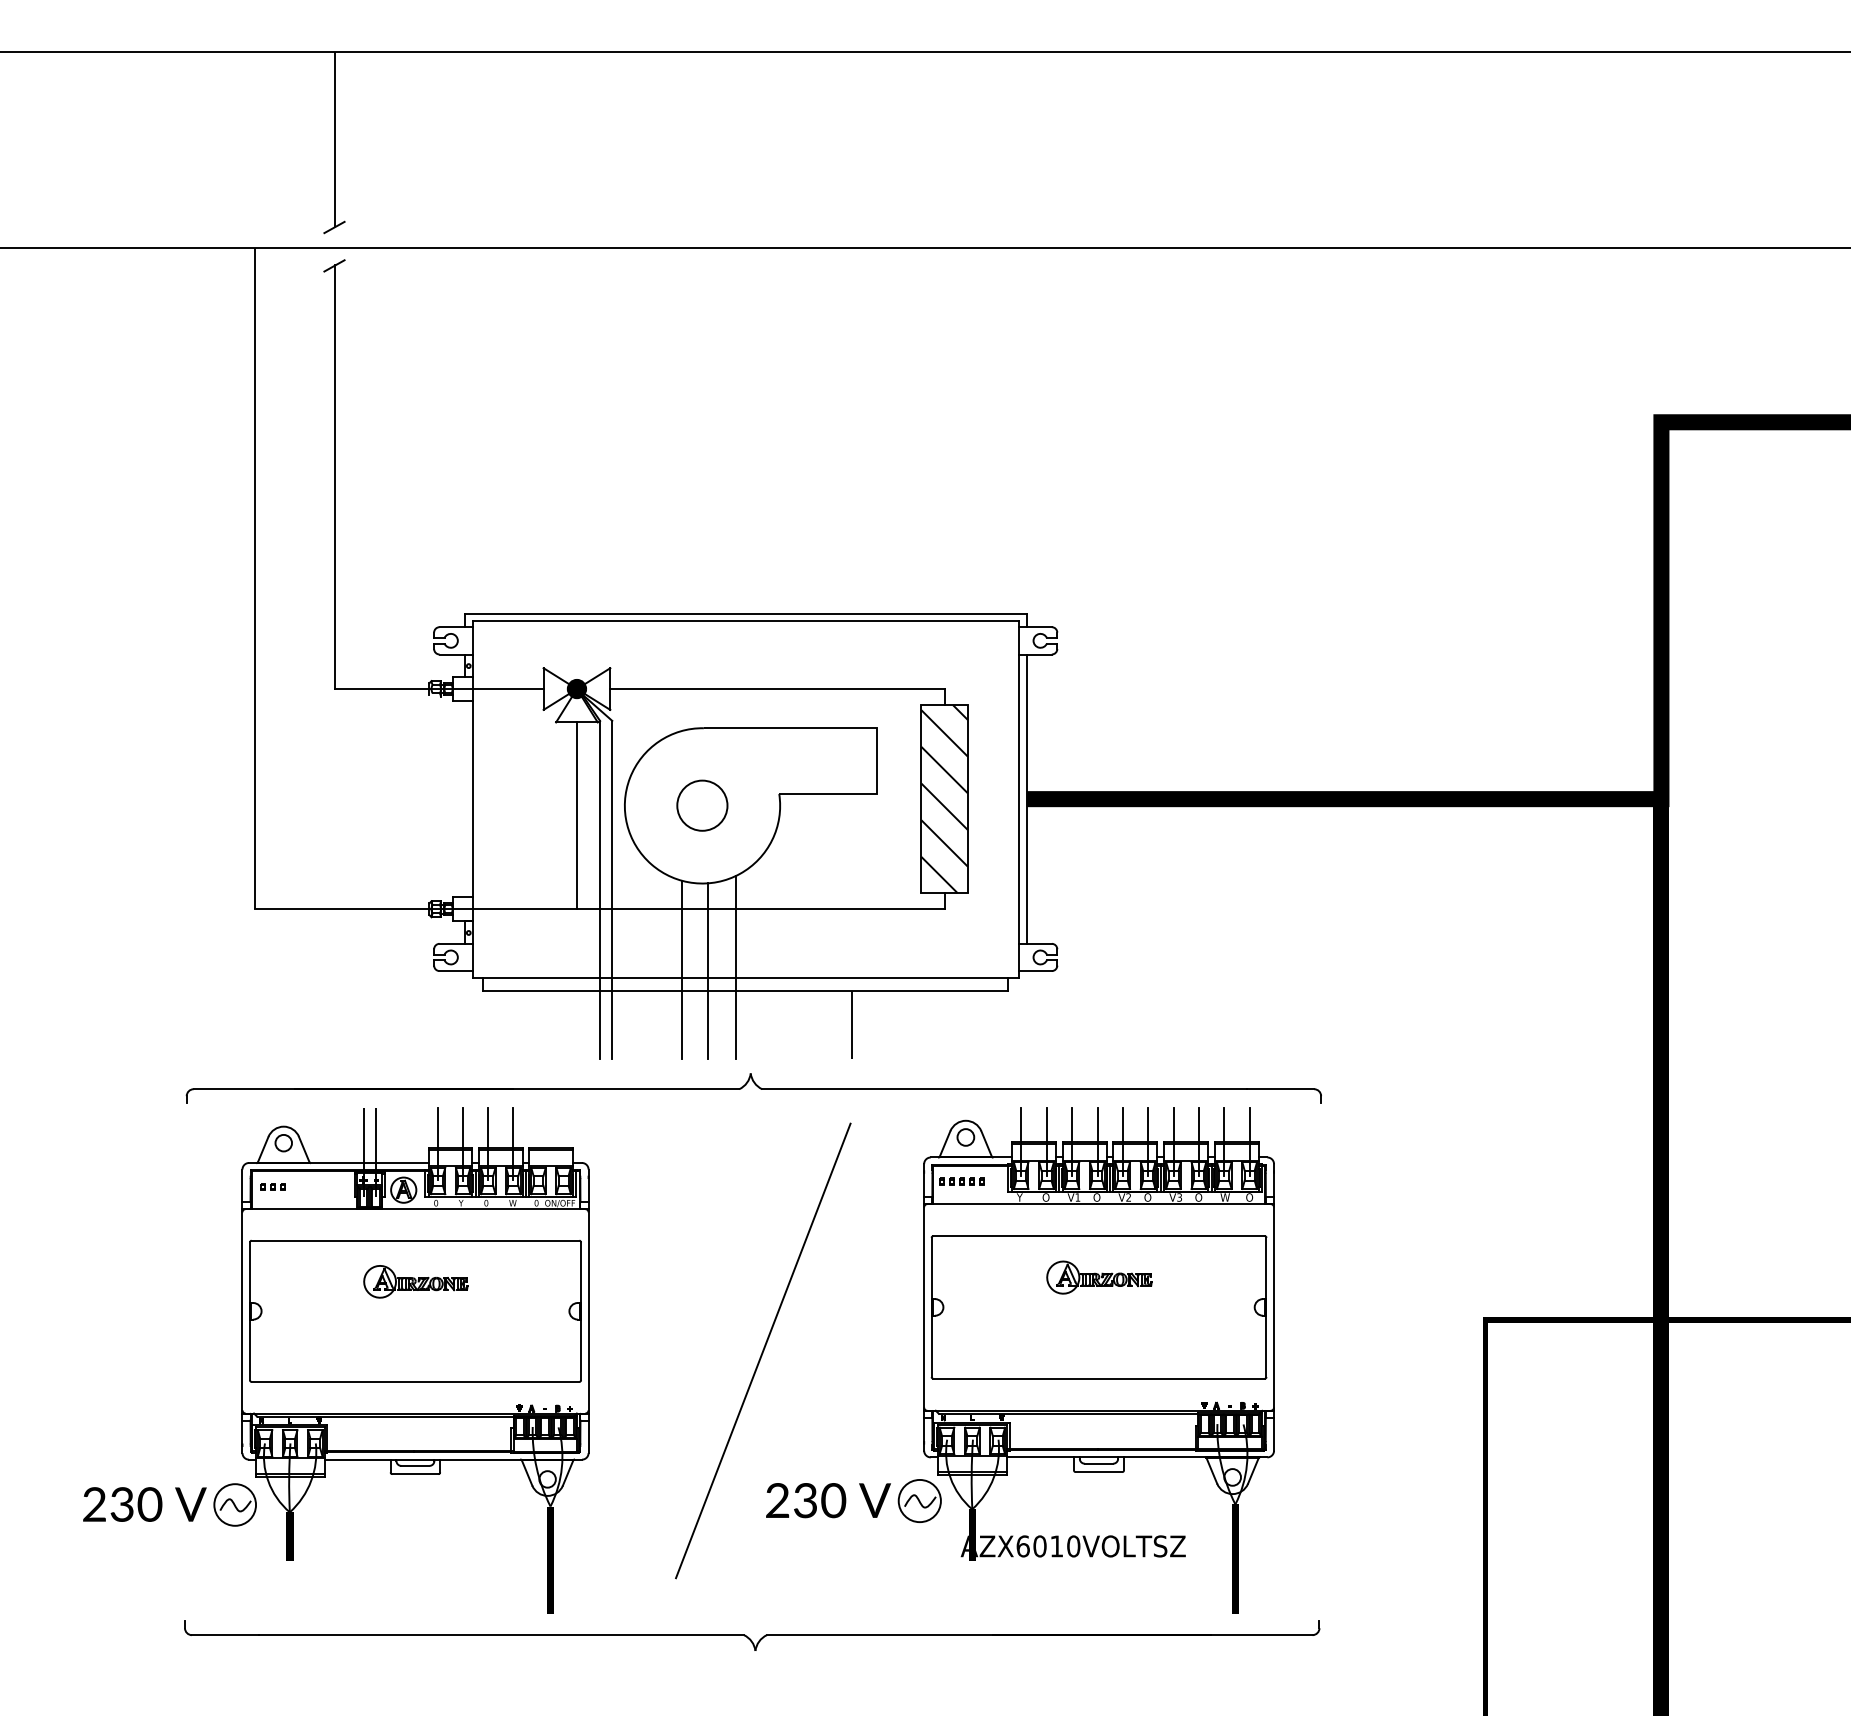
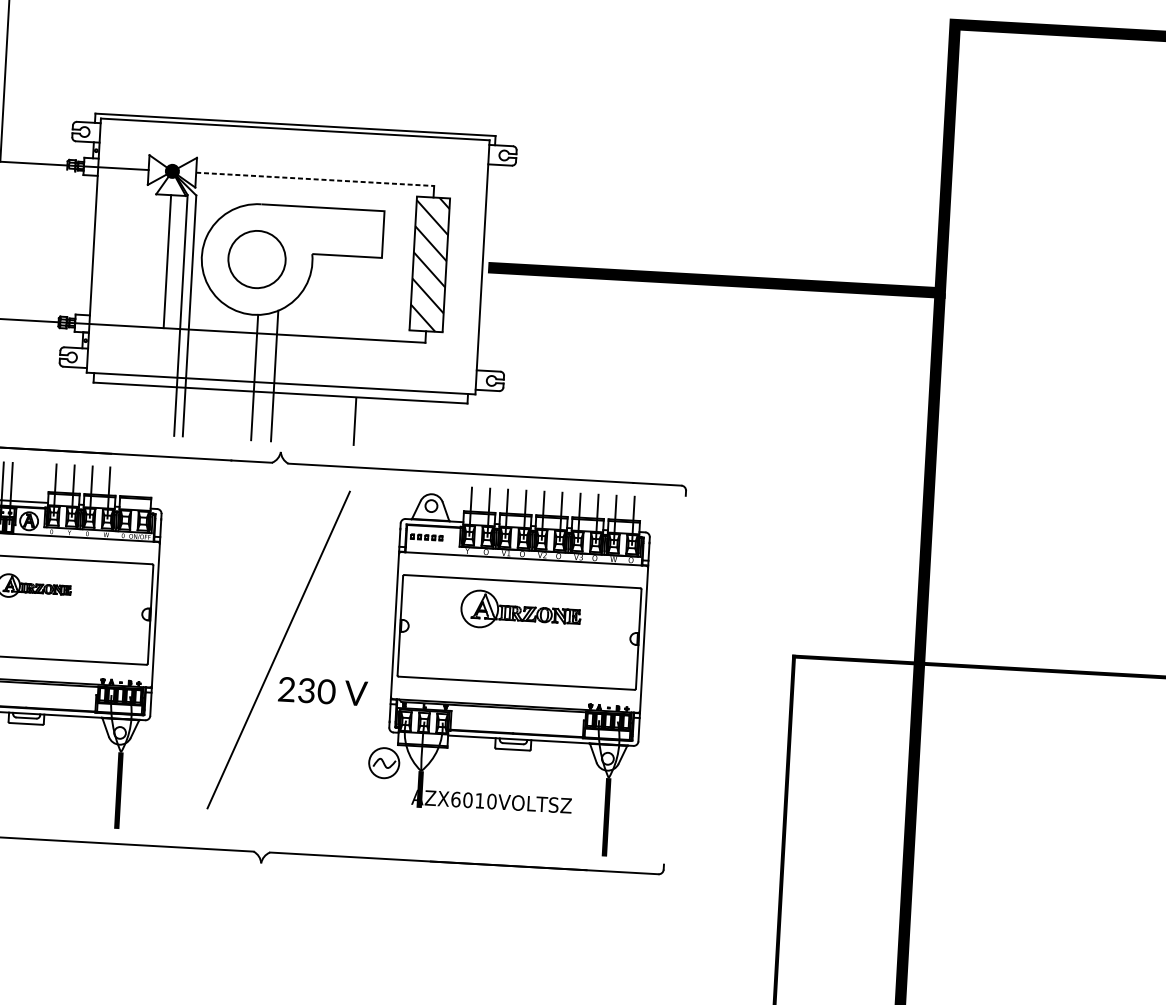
line: (777, 689) -> (315, 179), solid -> dashed
line: (1026, 798) -> (488, 267), removed
circle: (702, 805) -> (257, 259), size x1.6
line: (682, 969) -> (236, 375), removed
part: (1099, 1277) -> (521, 611), size x1.6
text: (828, 1500) -> (322, 691), moved

